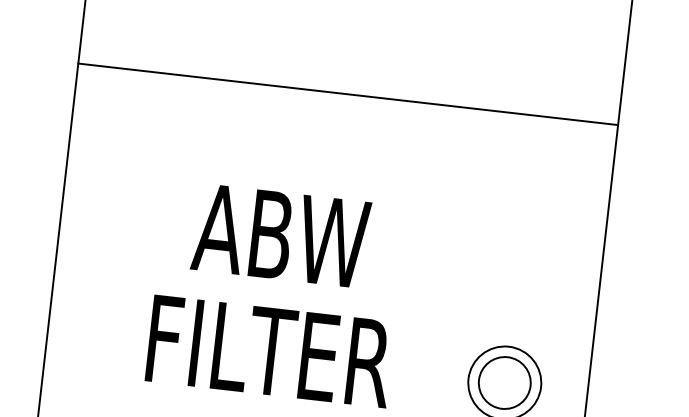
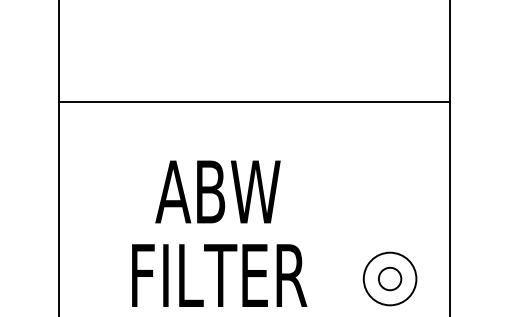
line: (348, 94) -> (254, 102), moved
circle: (504, 382) -> (389, 278), size x0.6

